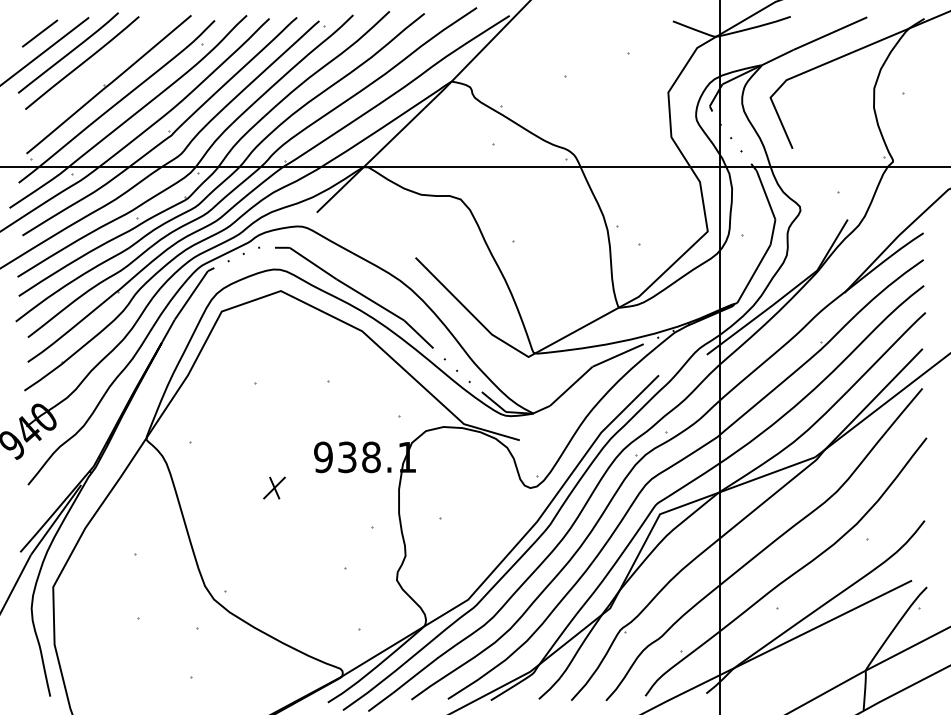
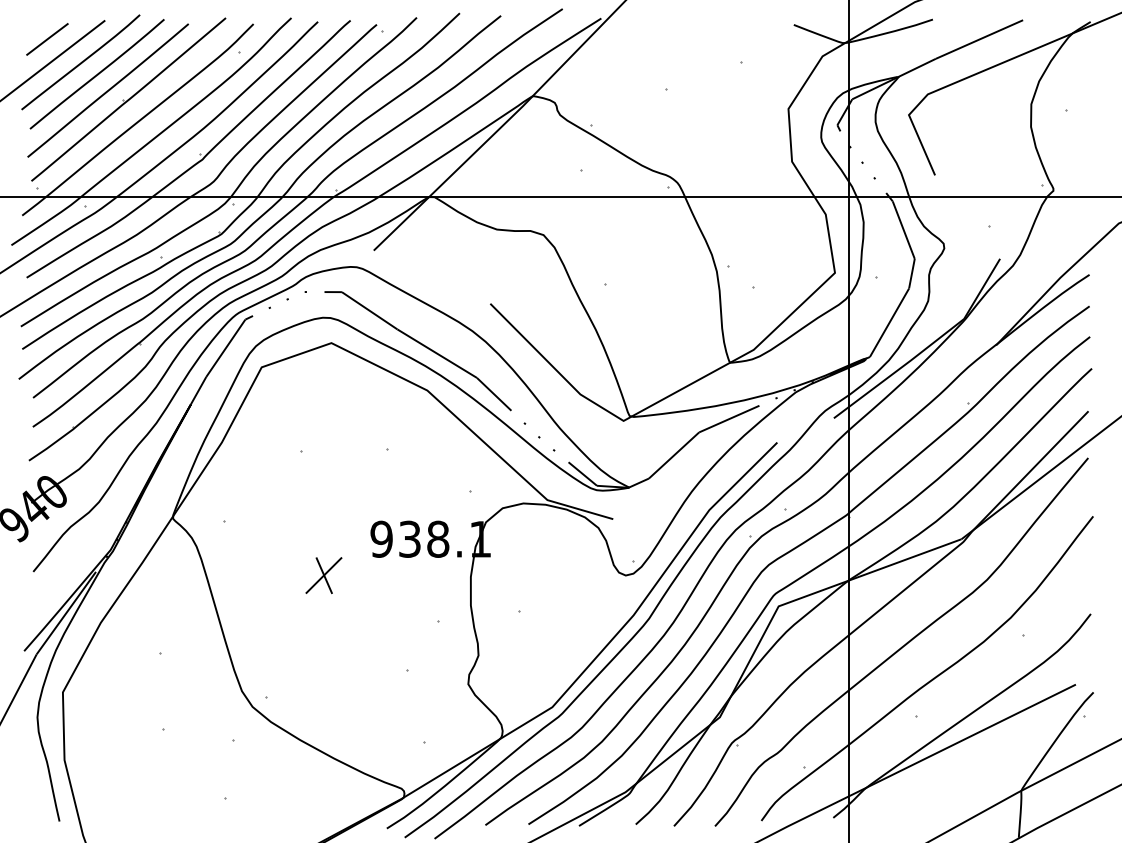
line: (91, 76) -> (108, 90), added
part: (274, 487) -> (323, 574), size x1.43

